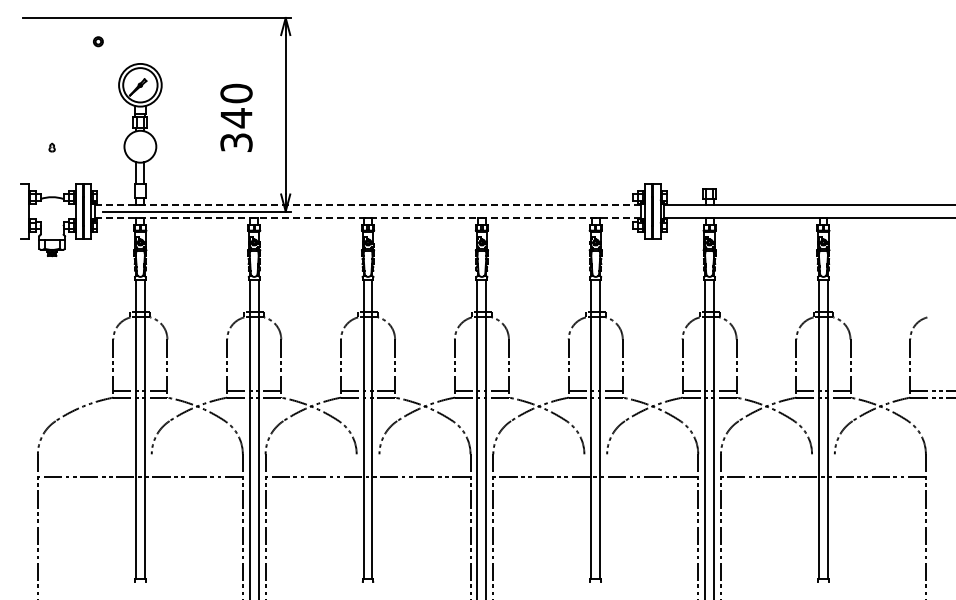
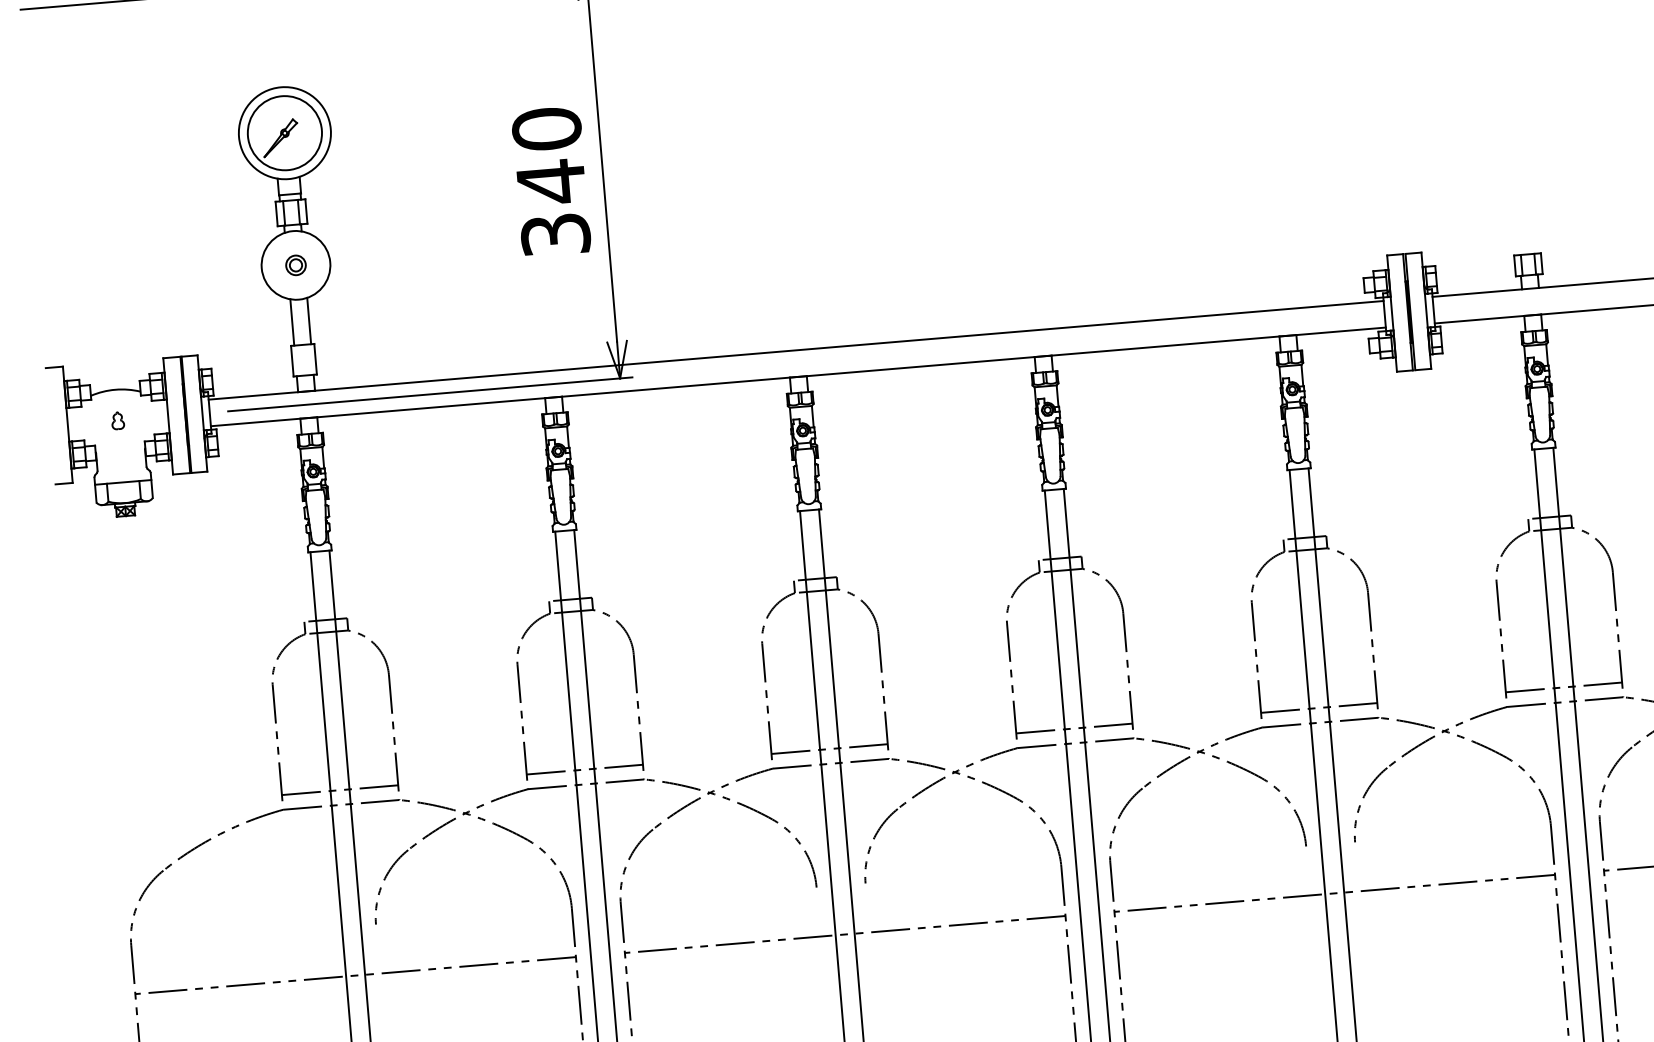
part: (98, 41) -> (296, 264), moved
text: (236, 117) -> (551, 180), moved
part: (51, 147) -> (116, 420), moved
line: (368, 205) -> (797, 350), dashed -> solid
line: (368, 217) -> (799, 376), dashed -> solid

